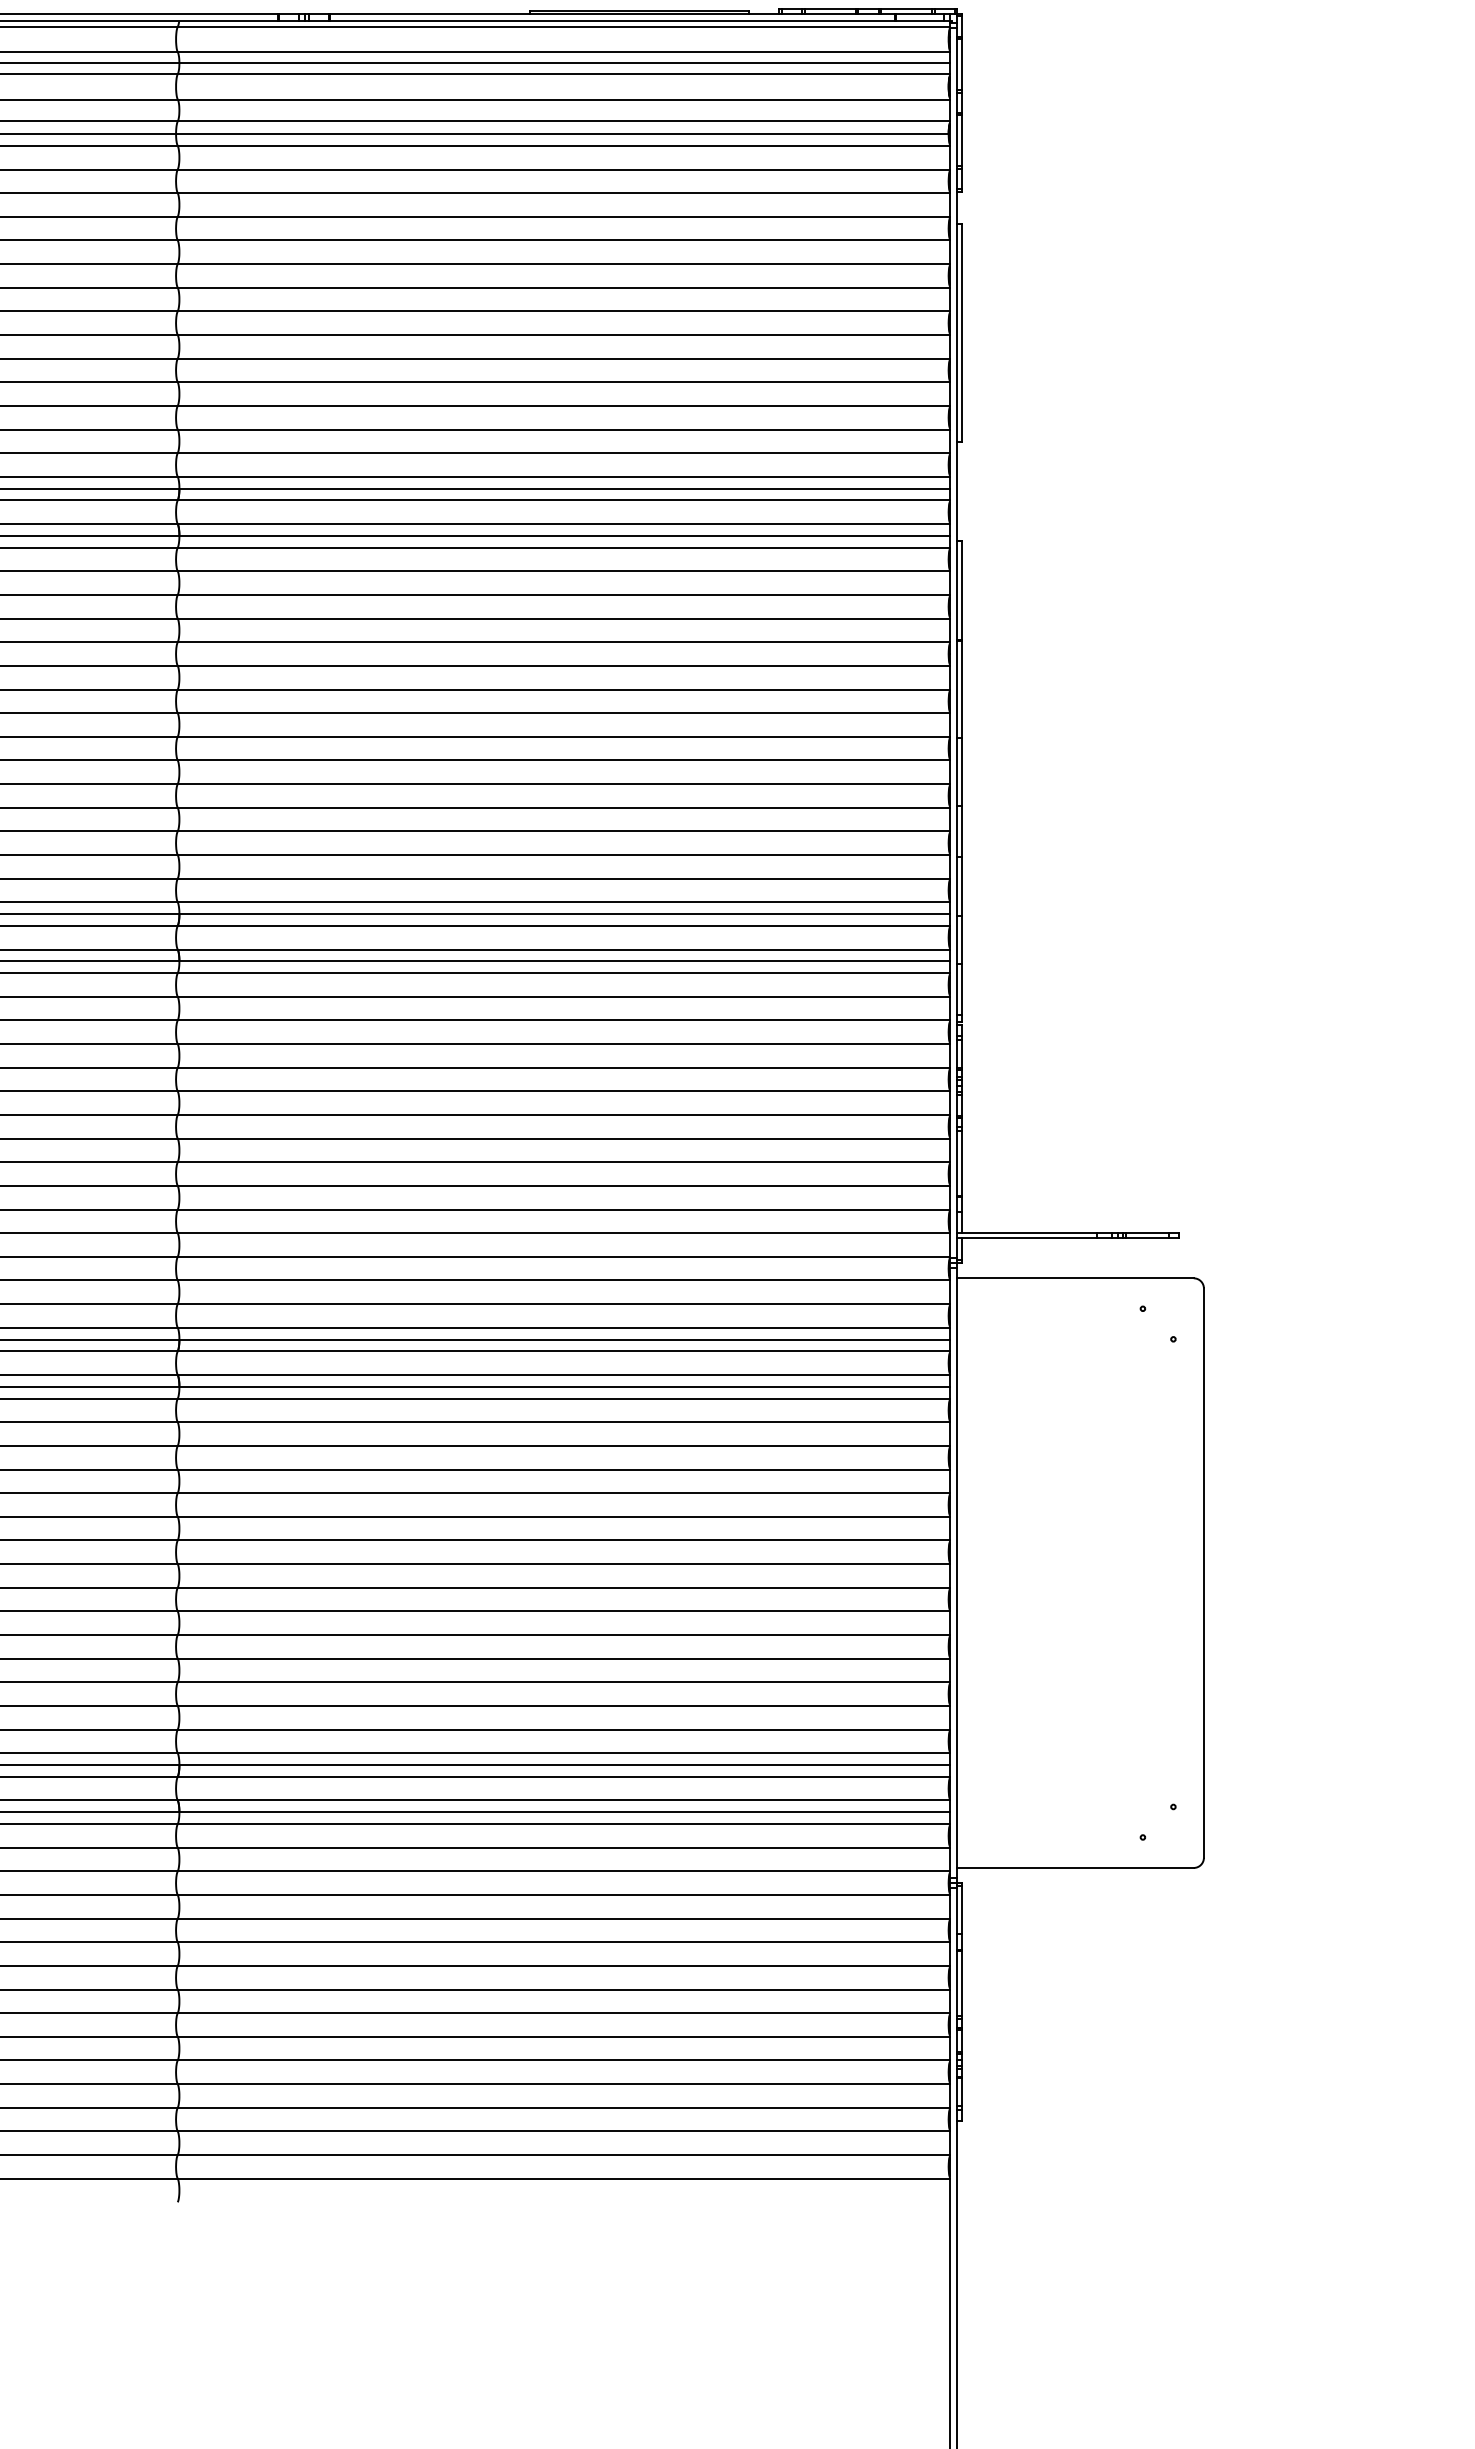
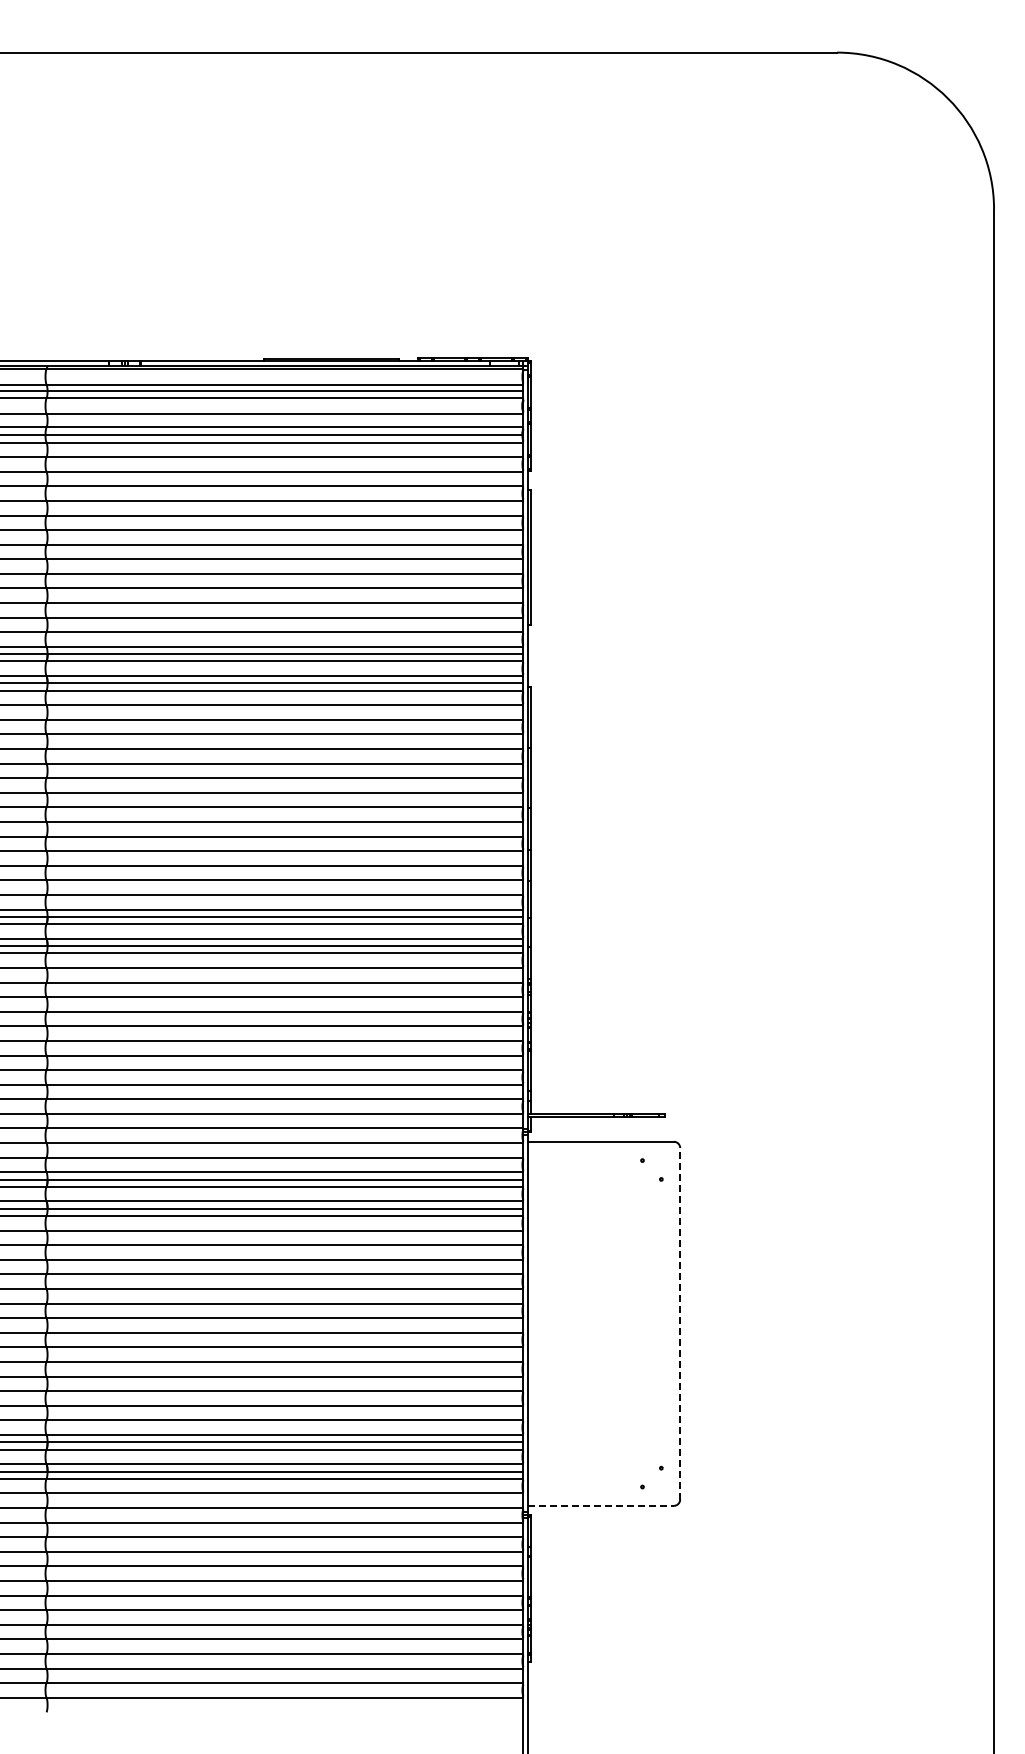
line: (1204, 1572) -> (680, 1323), solid -> dashed
line: (1074, 1867) -> (600, 1505), solid -> dashed

